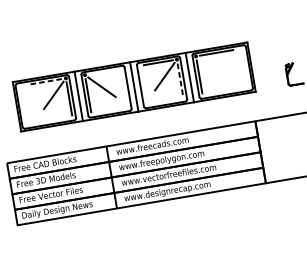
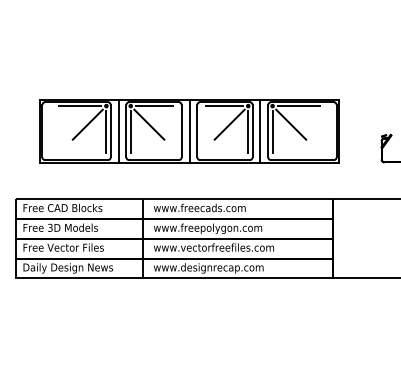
line: (213, 68) -> (291, 124), added
line: (103, 72) -> (154, 106), added
line: (180, 80) -> (248, 132), dashed -> solid
line: (44, 82) -> (79, 106), dashed -> solid

